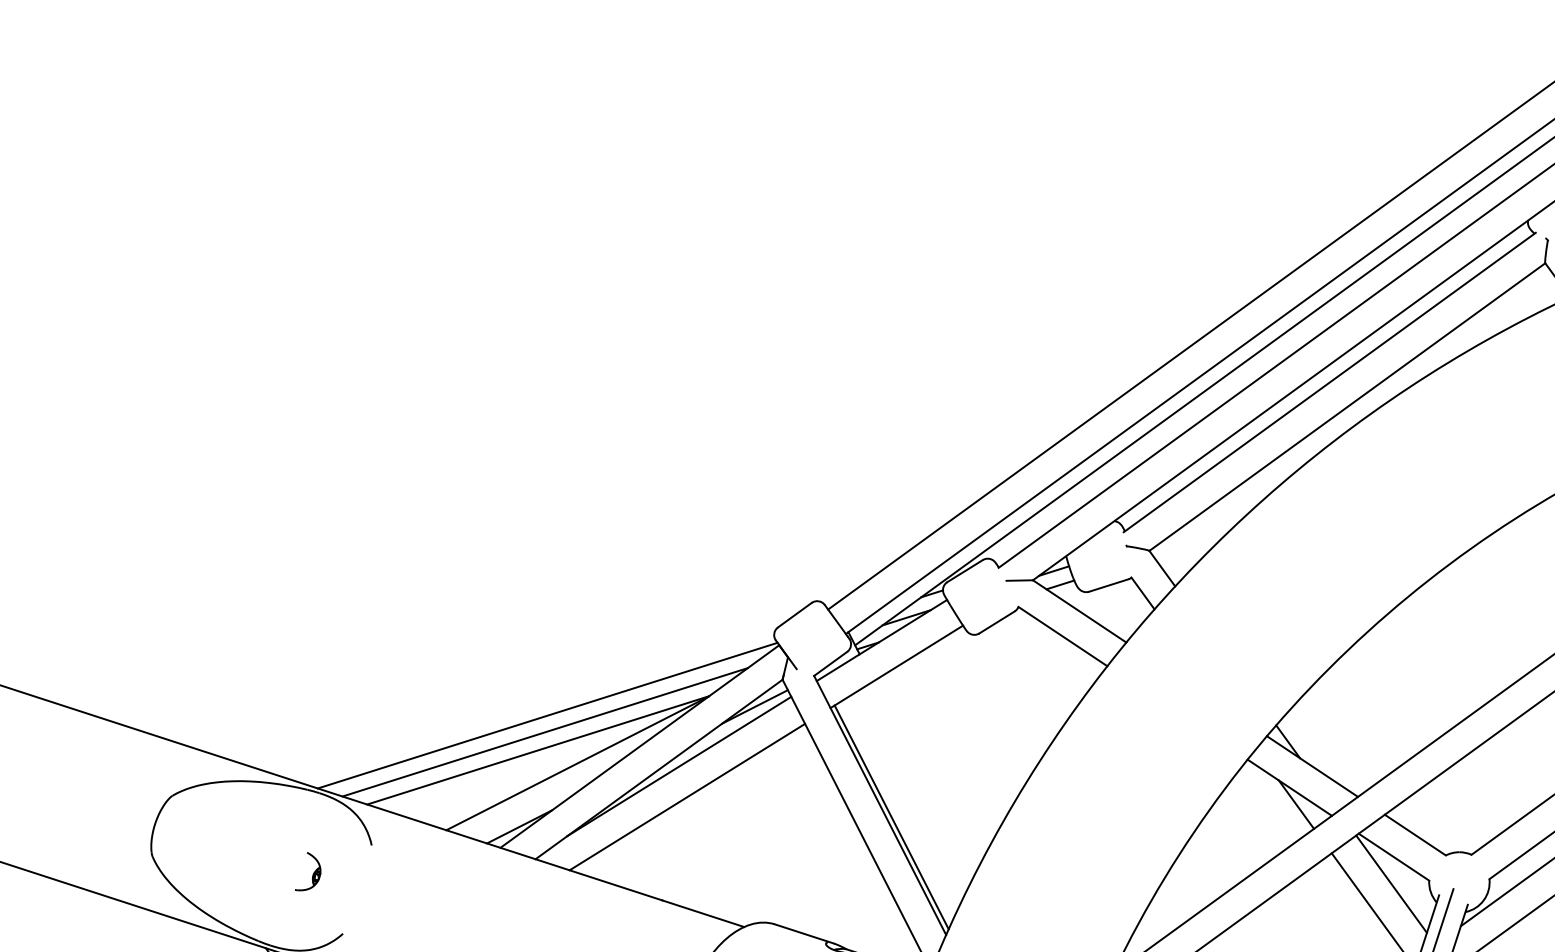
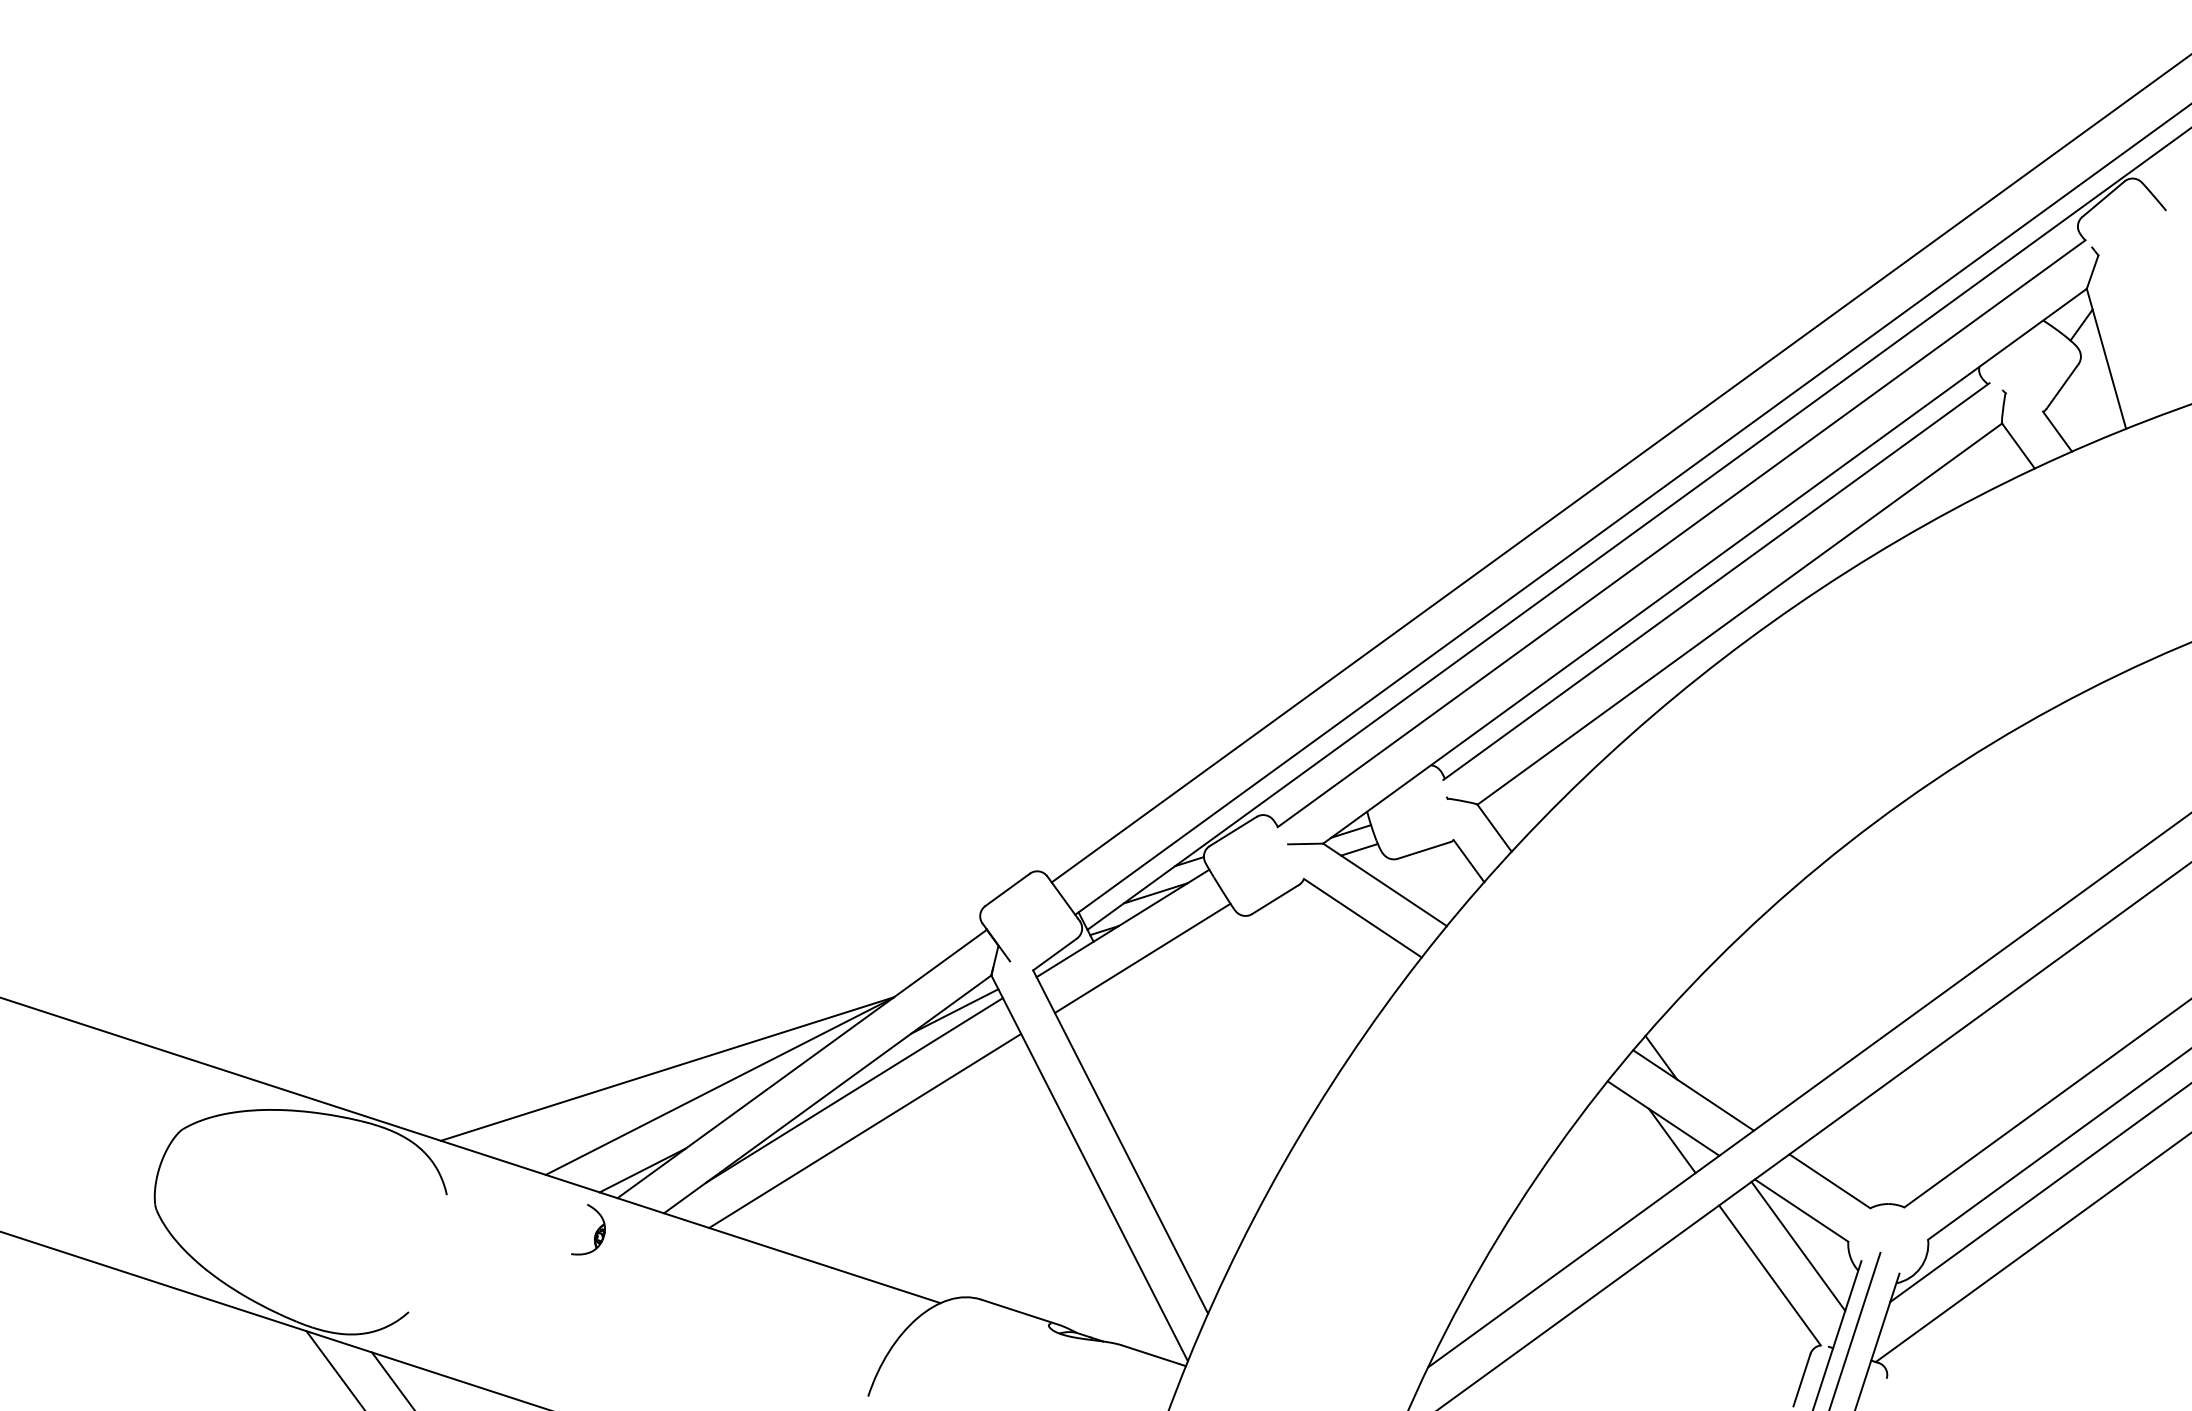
line: (547, 715) -> (679, 1022), removed
line: (544, 732) -> (676, 1045), removed
line: (891, 817) -> (1135, 1157), removed
part: (313, 872) -> (595, 1231), moved

